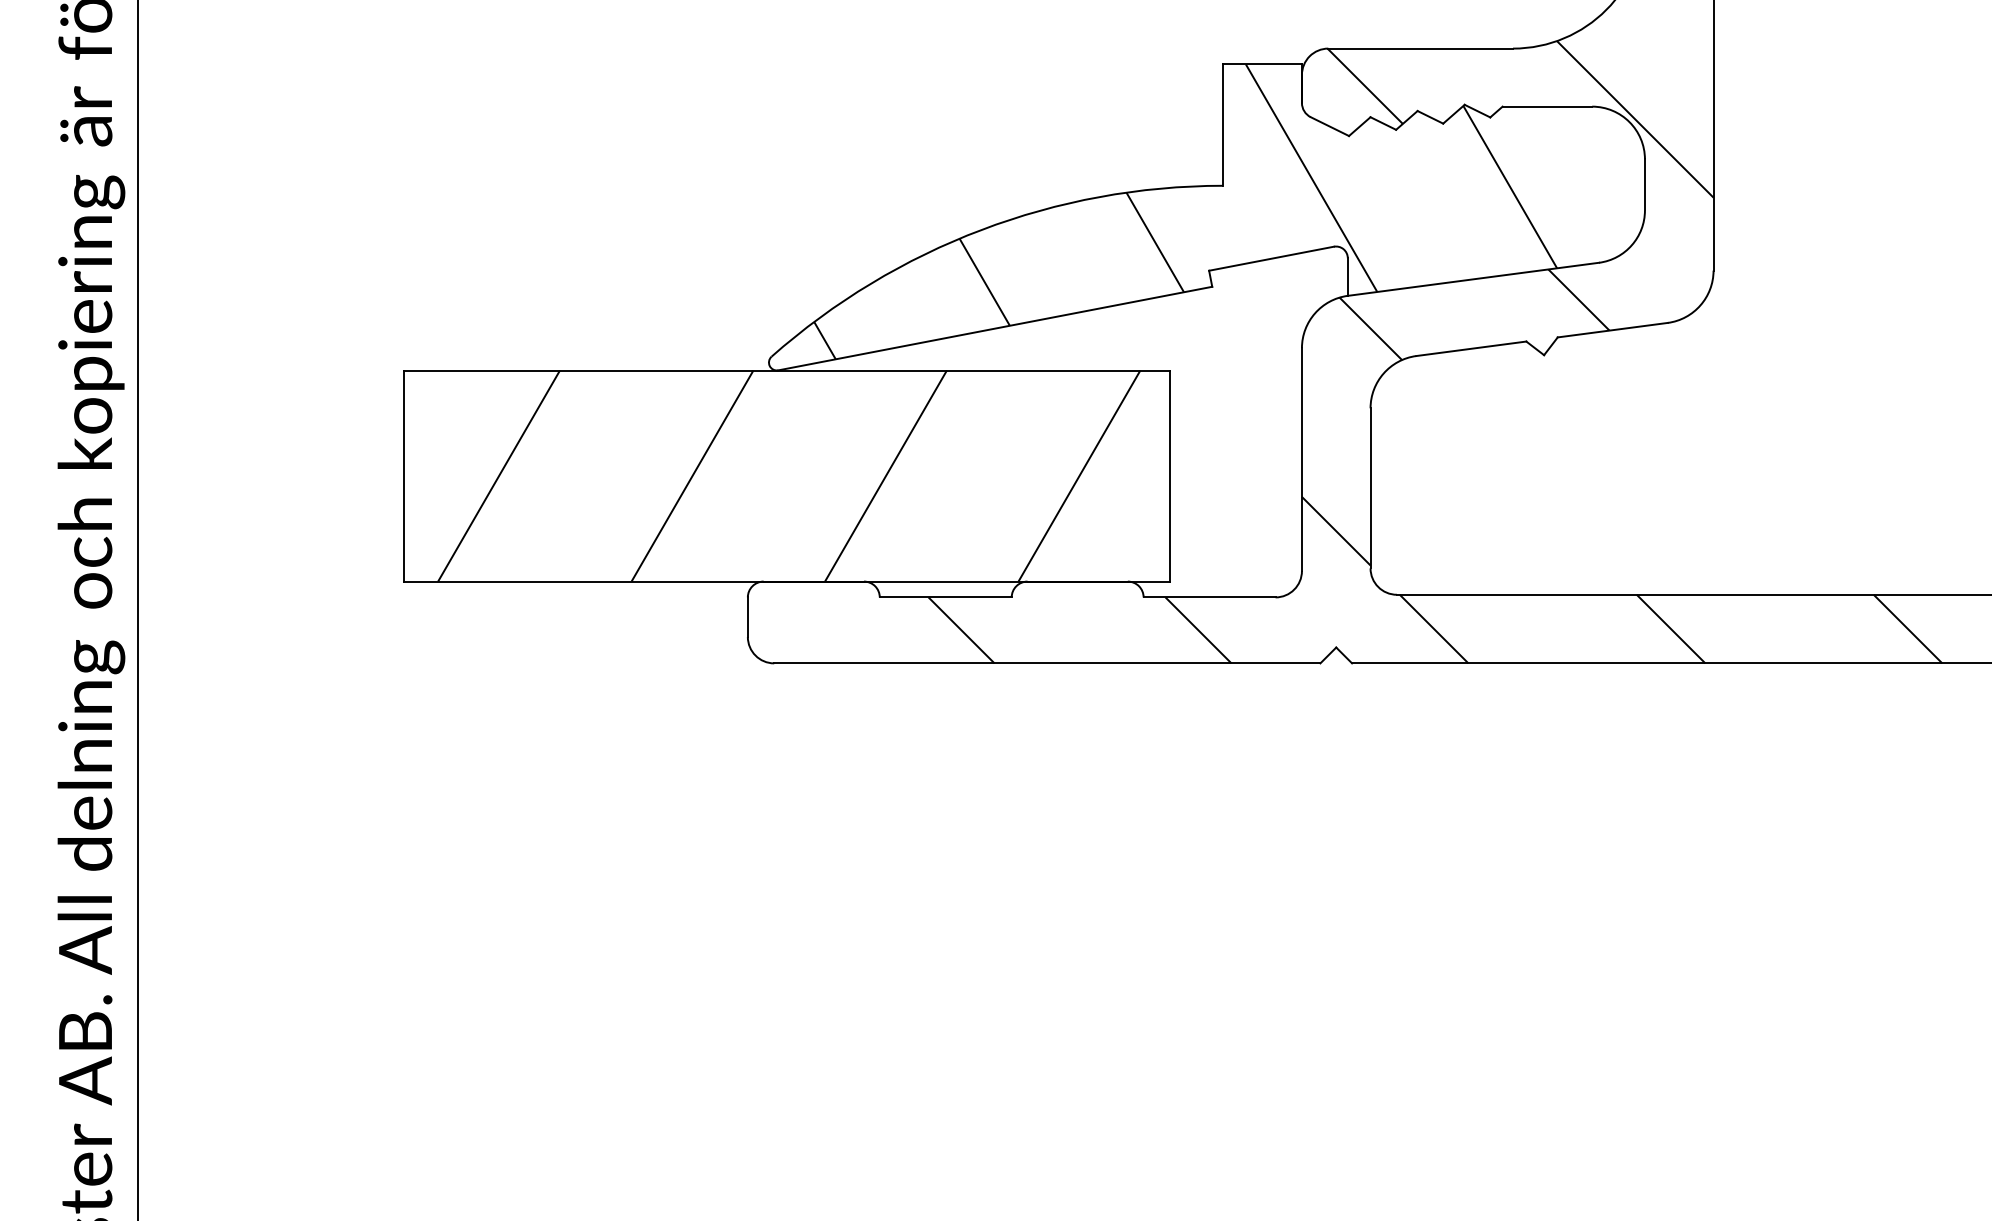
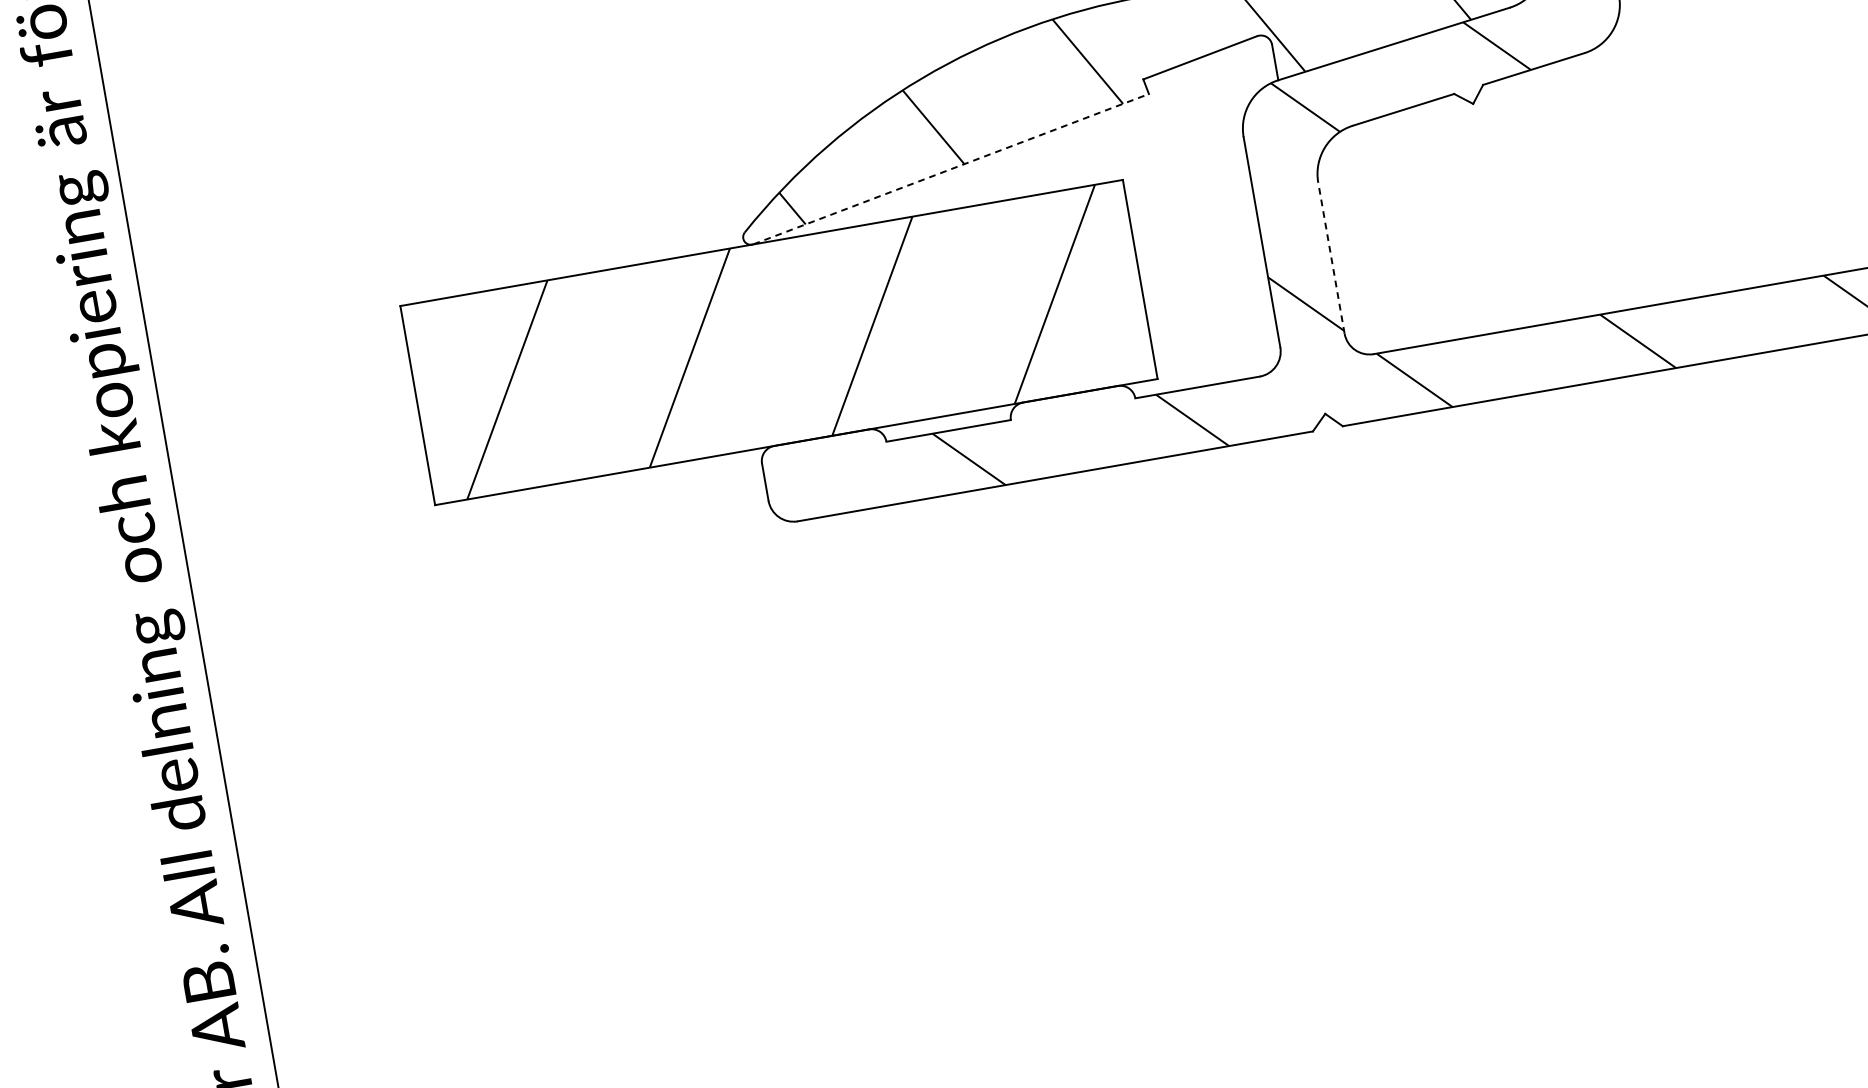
line: (995, 328) -> (951, 169), solid -> dashed
line: (1370, 487) -> (1331, 257), solid -> dashed

